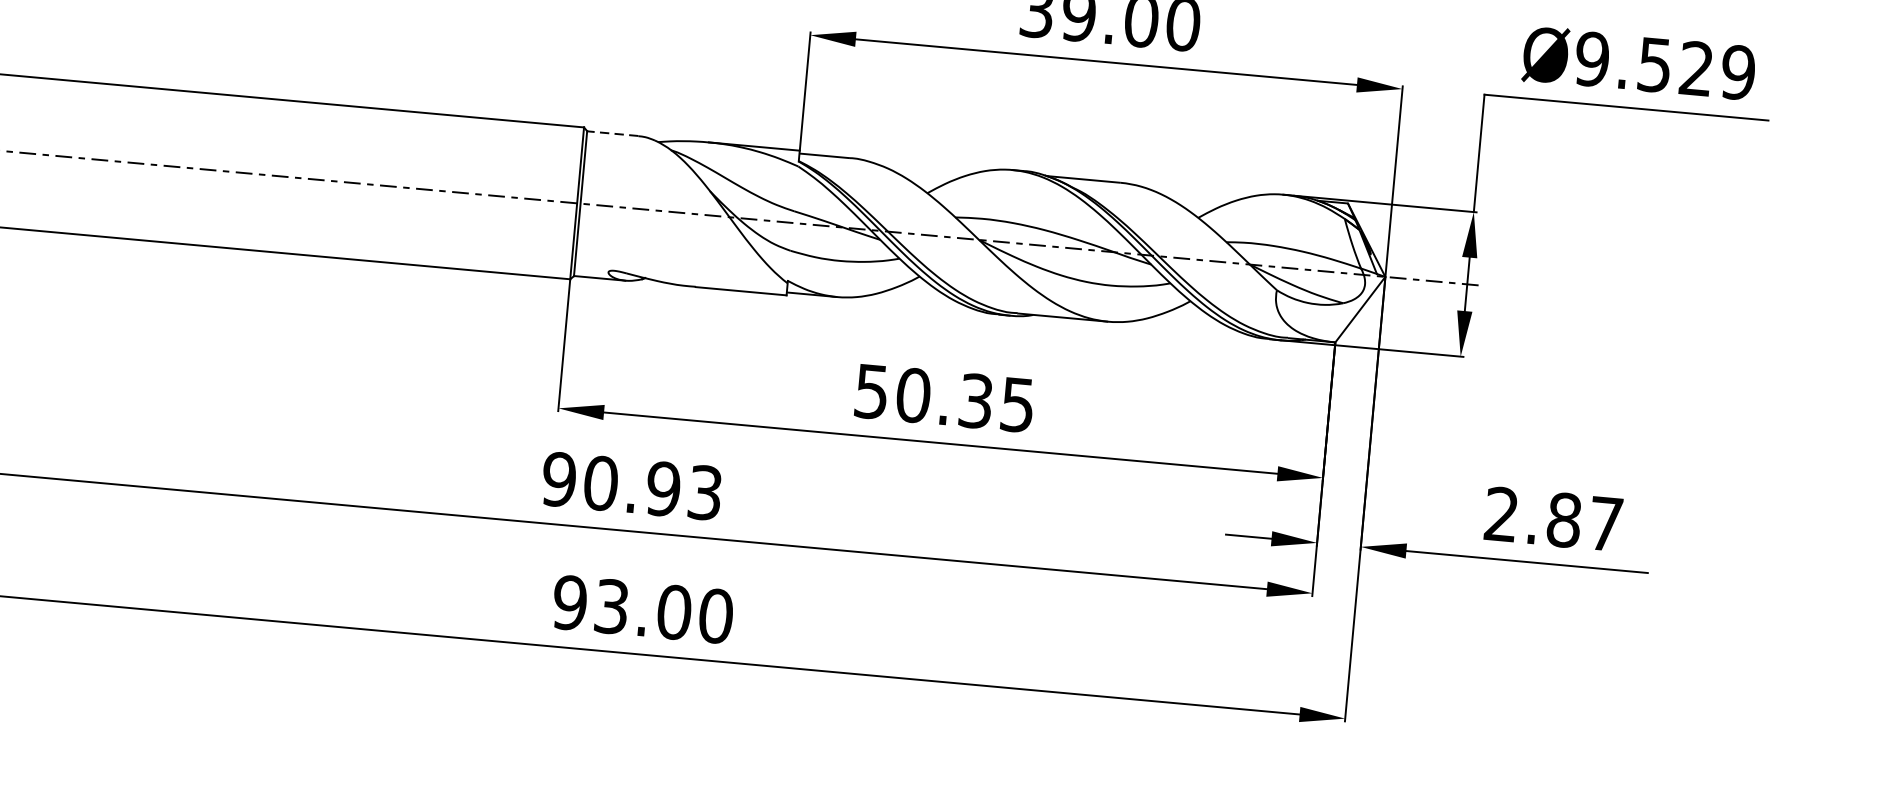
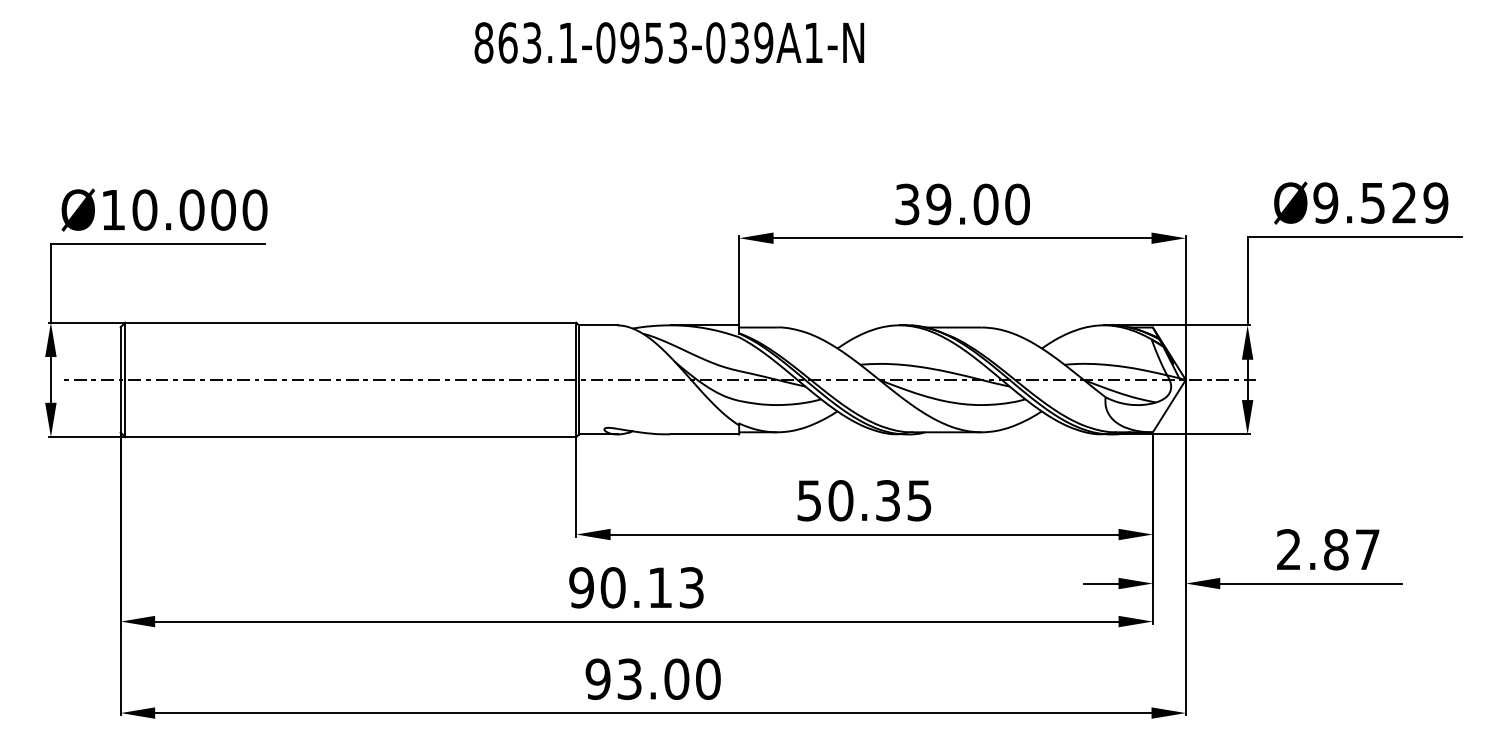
line: (611, 133) -> (597, 325), dashed -> solid
text: (662, 488) -> (659, 587), 90.93 -> 90.13

